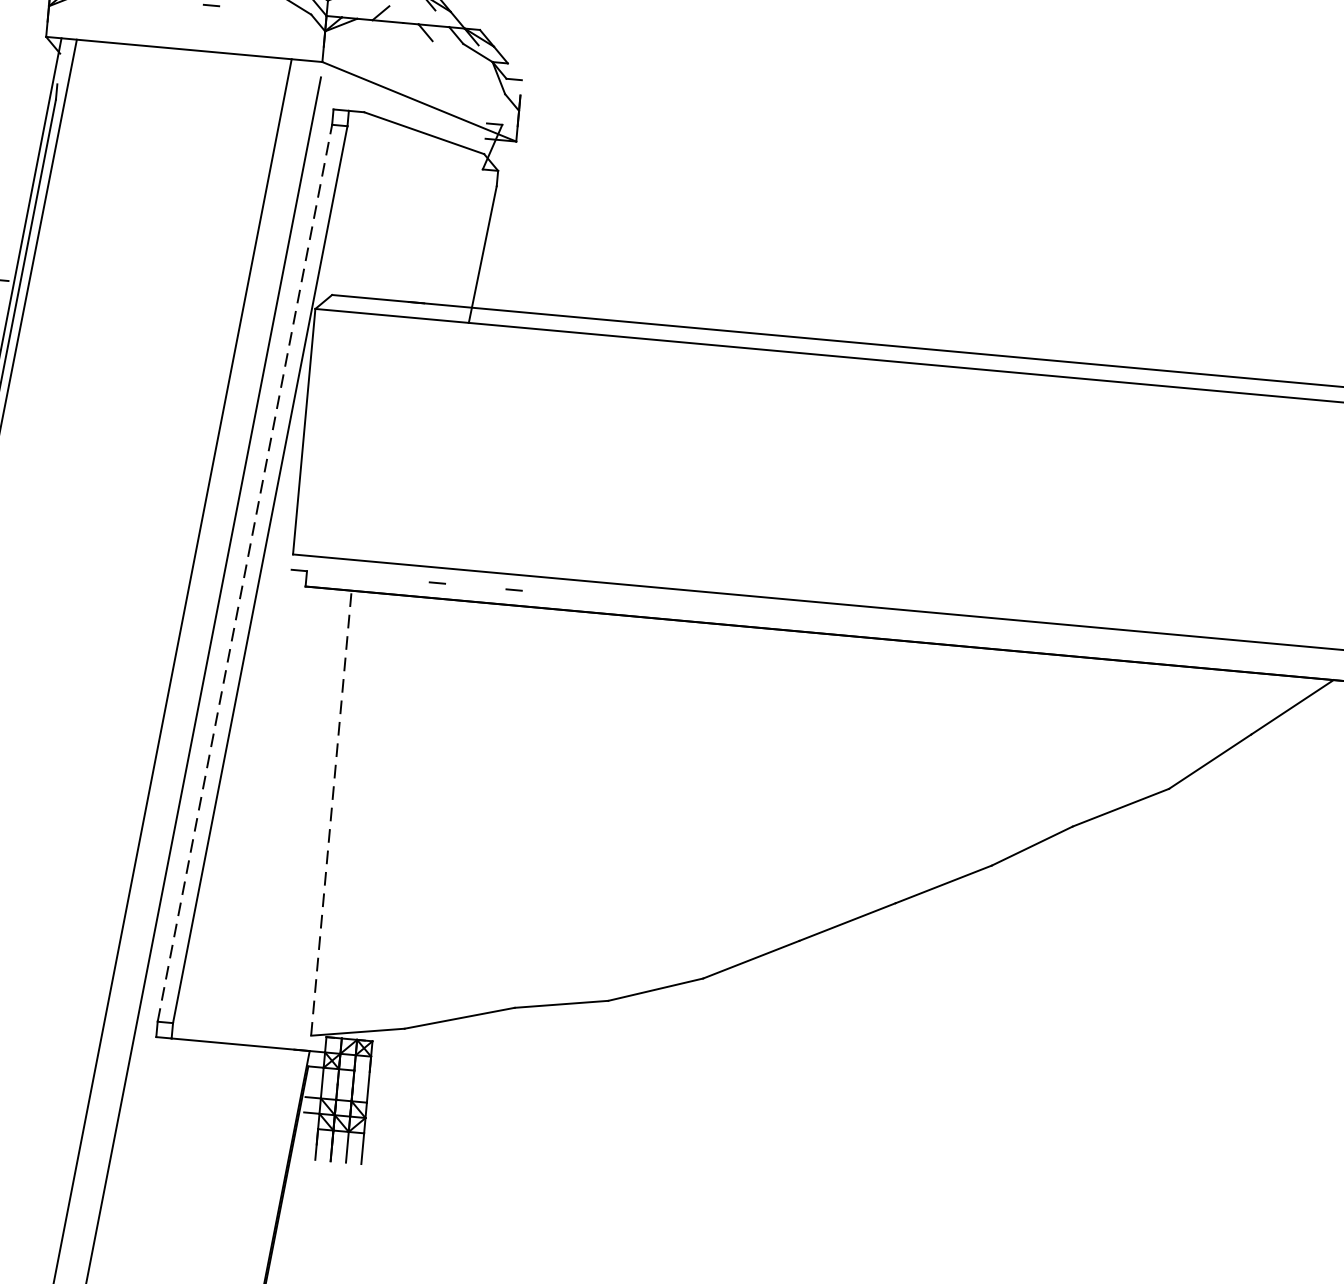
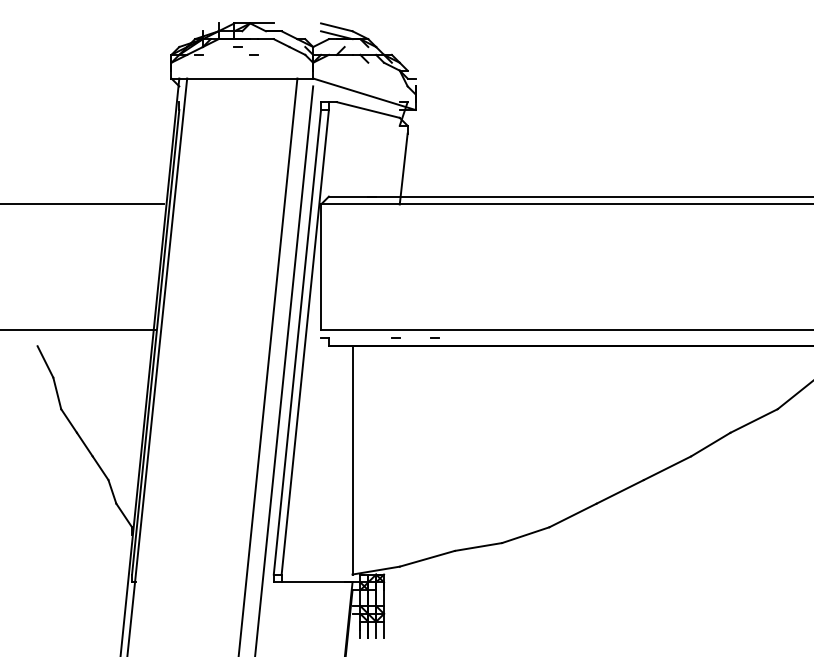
line: (245, 571) -> (297, 341), dashed -> solid
line: (331, 811) -> (352, 459), dashed -> solid

